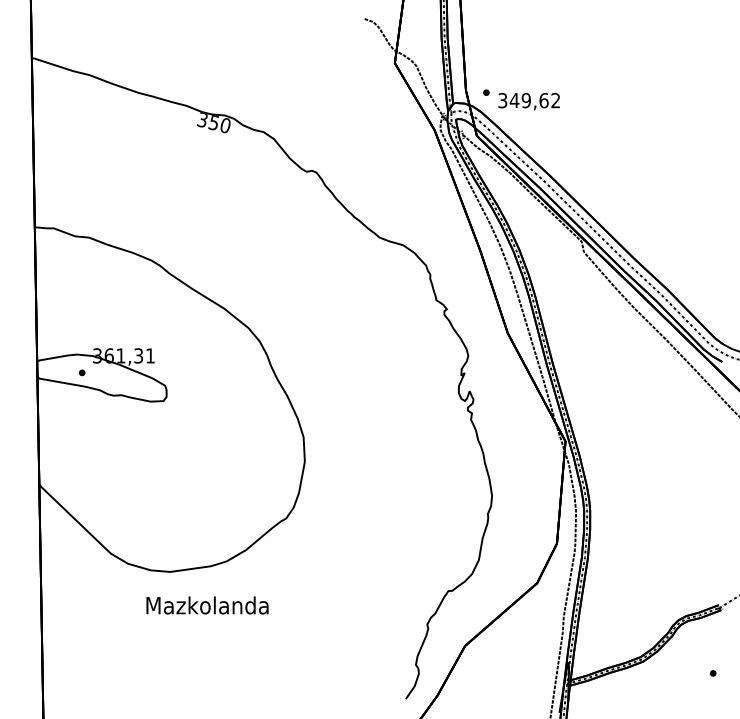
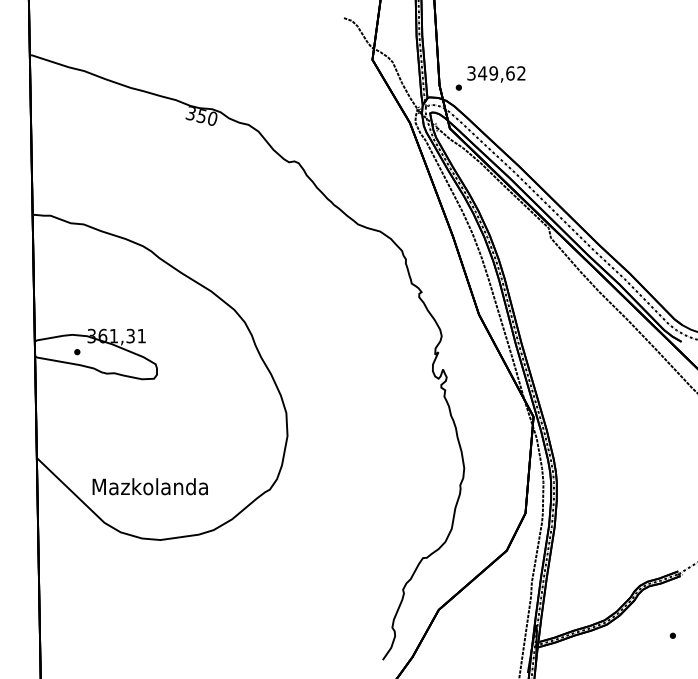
text: (528, 101) -> (495, 74), moved
text: (207, 605) -> (150, 486), moved

